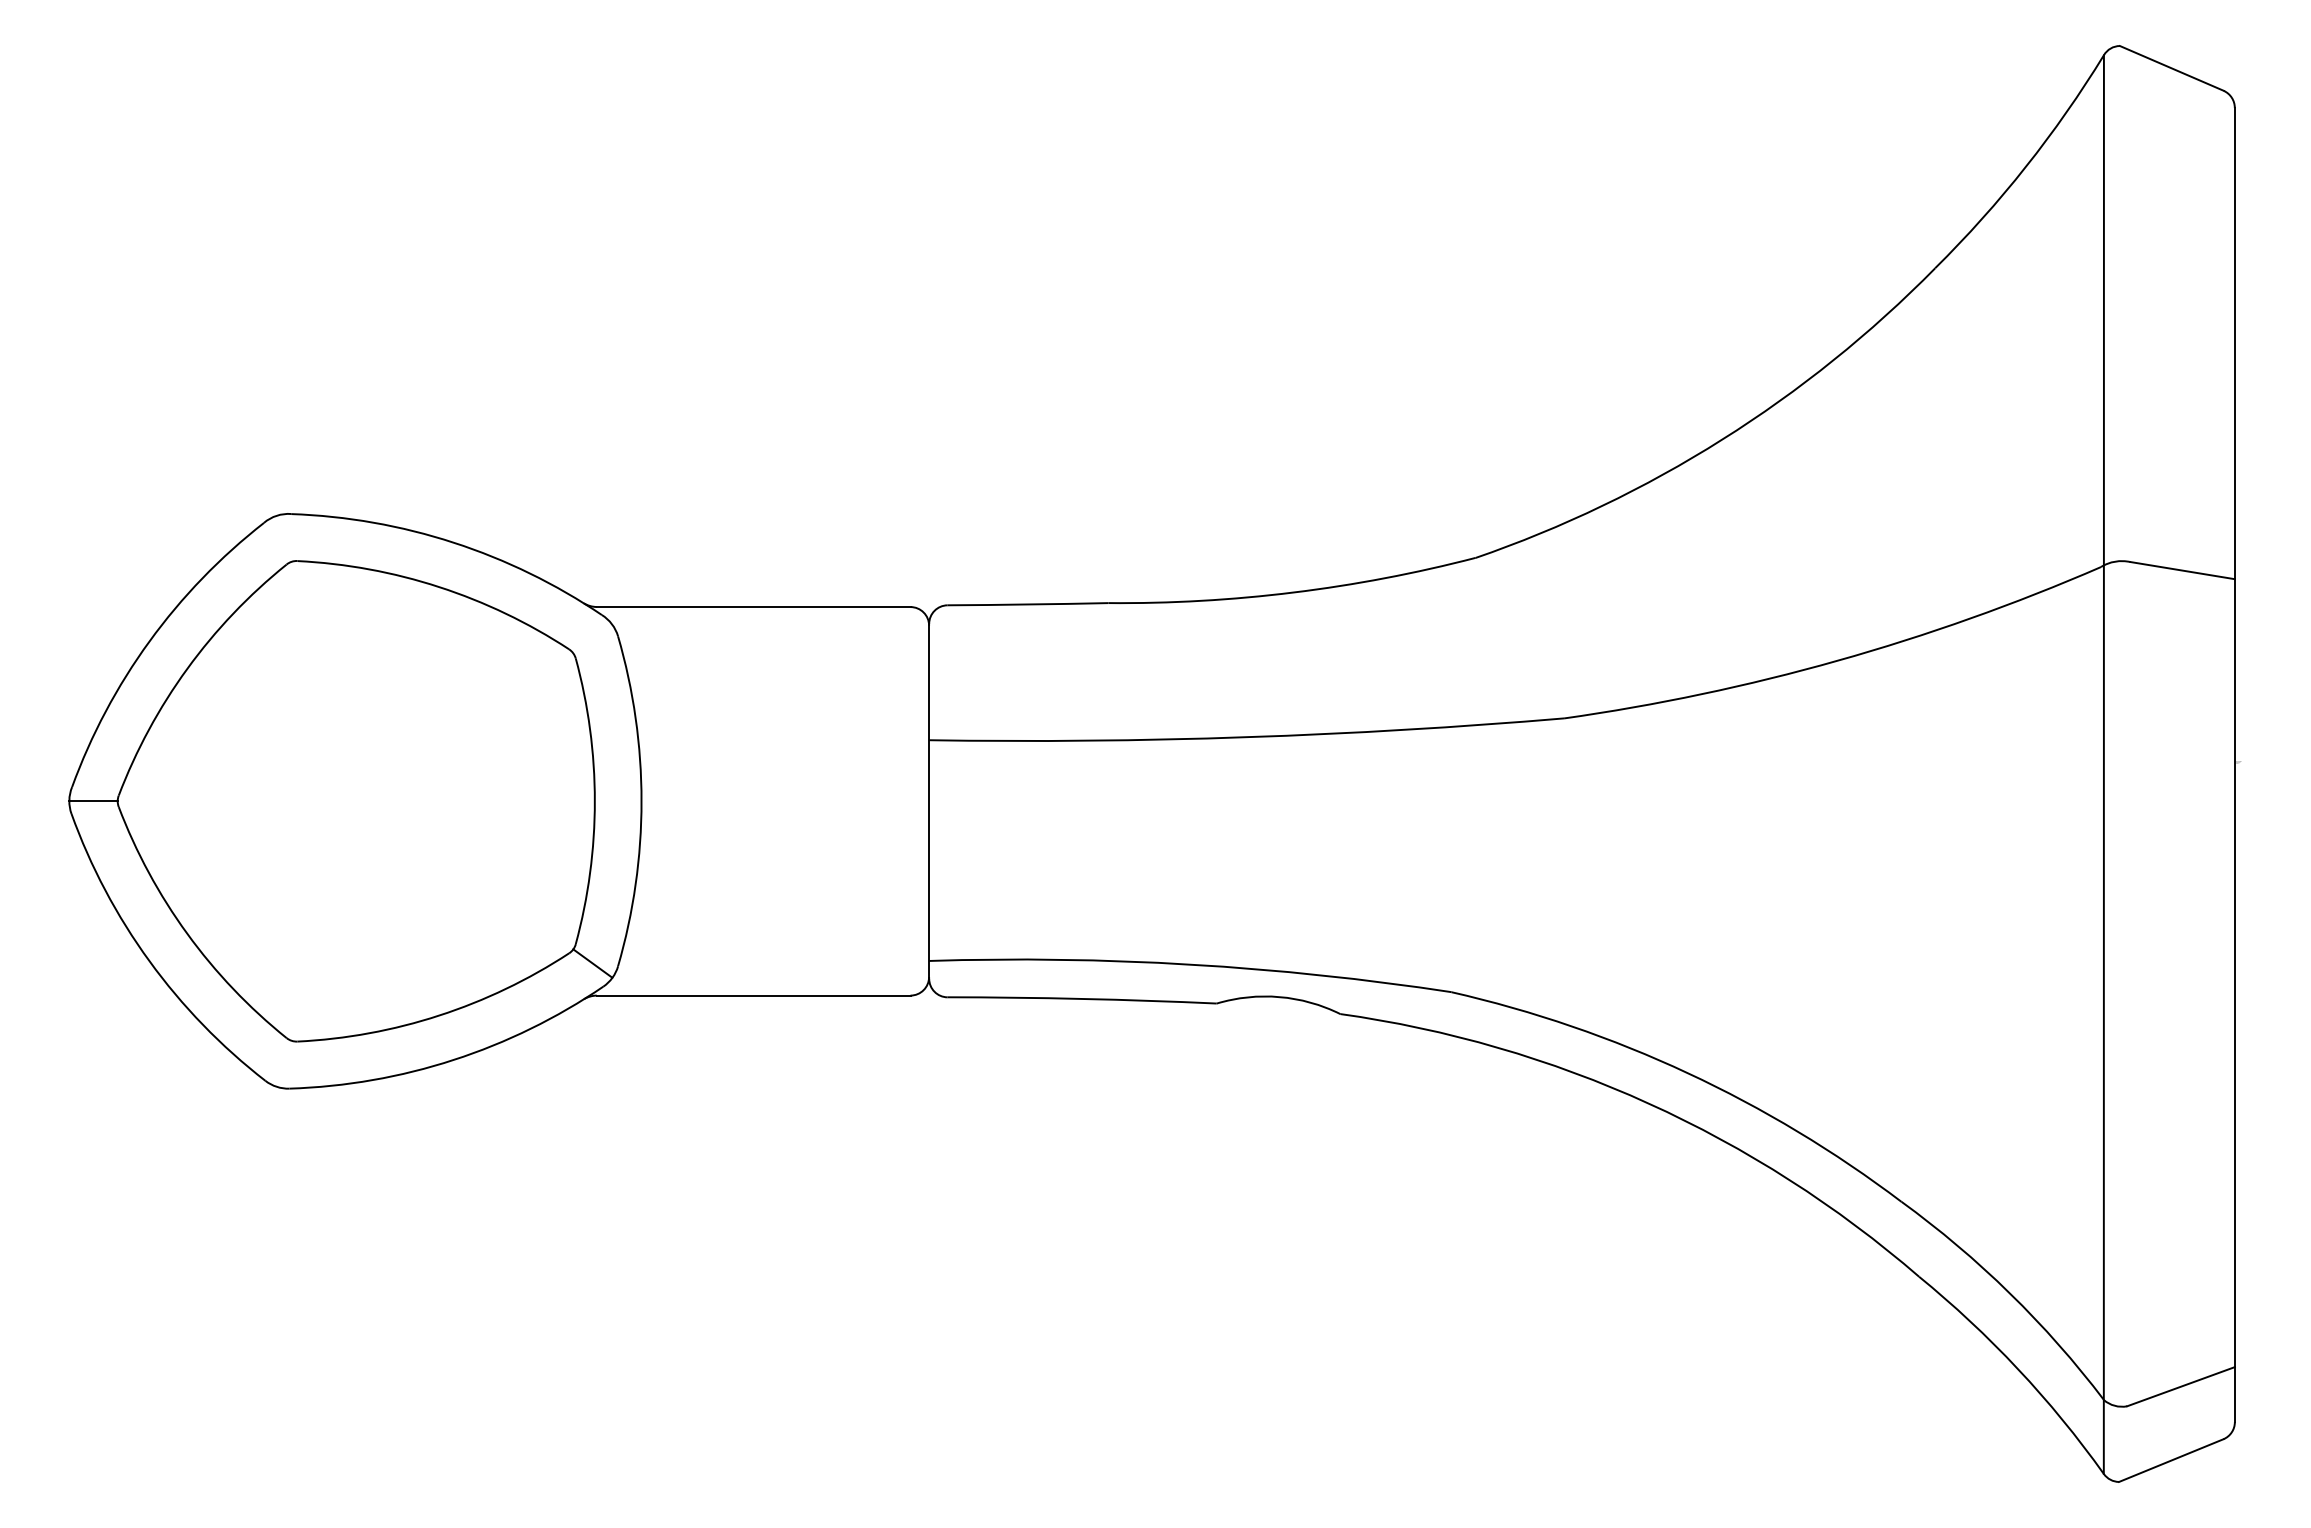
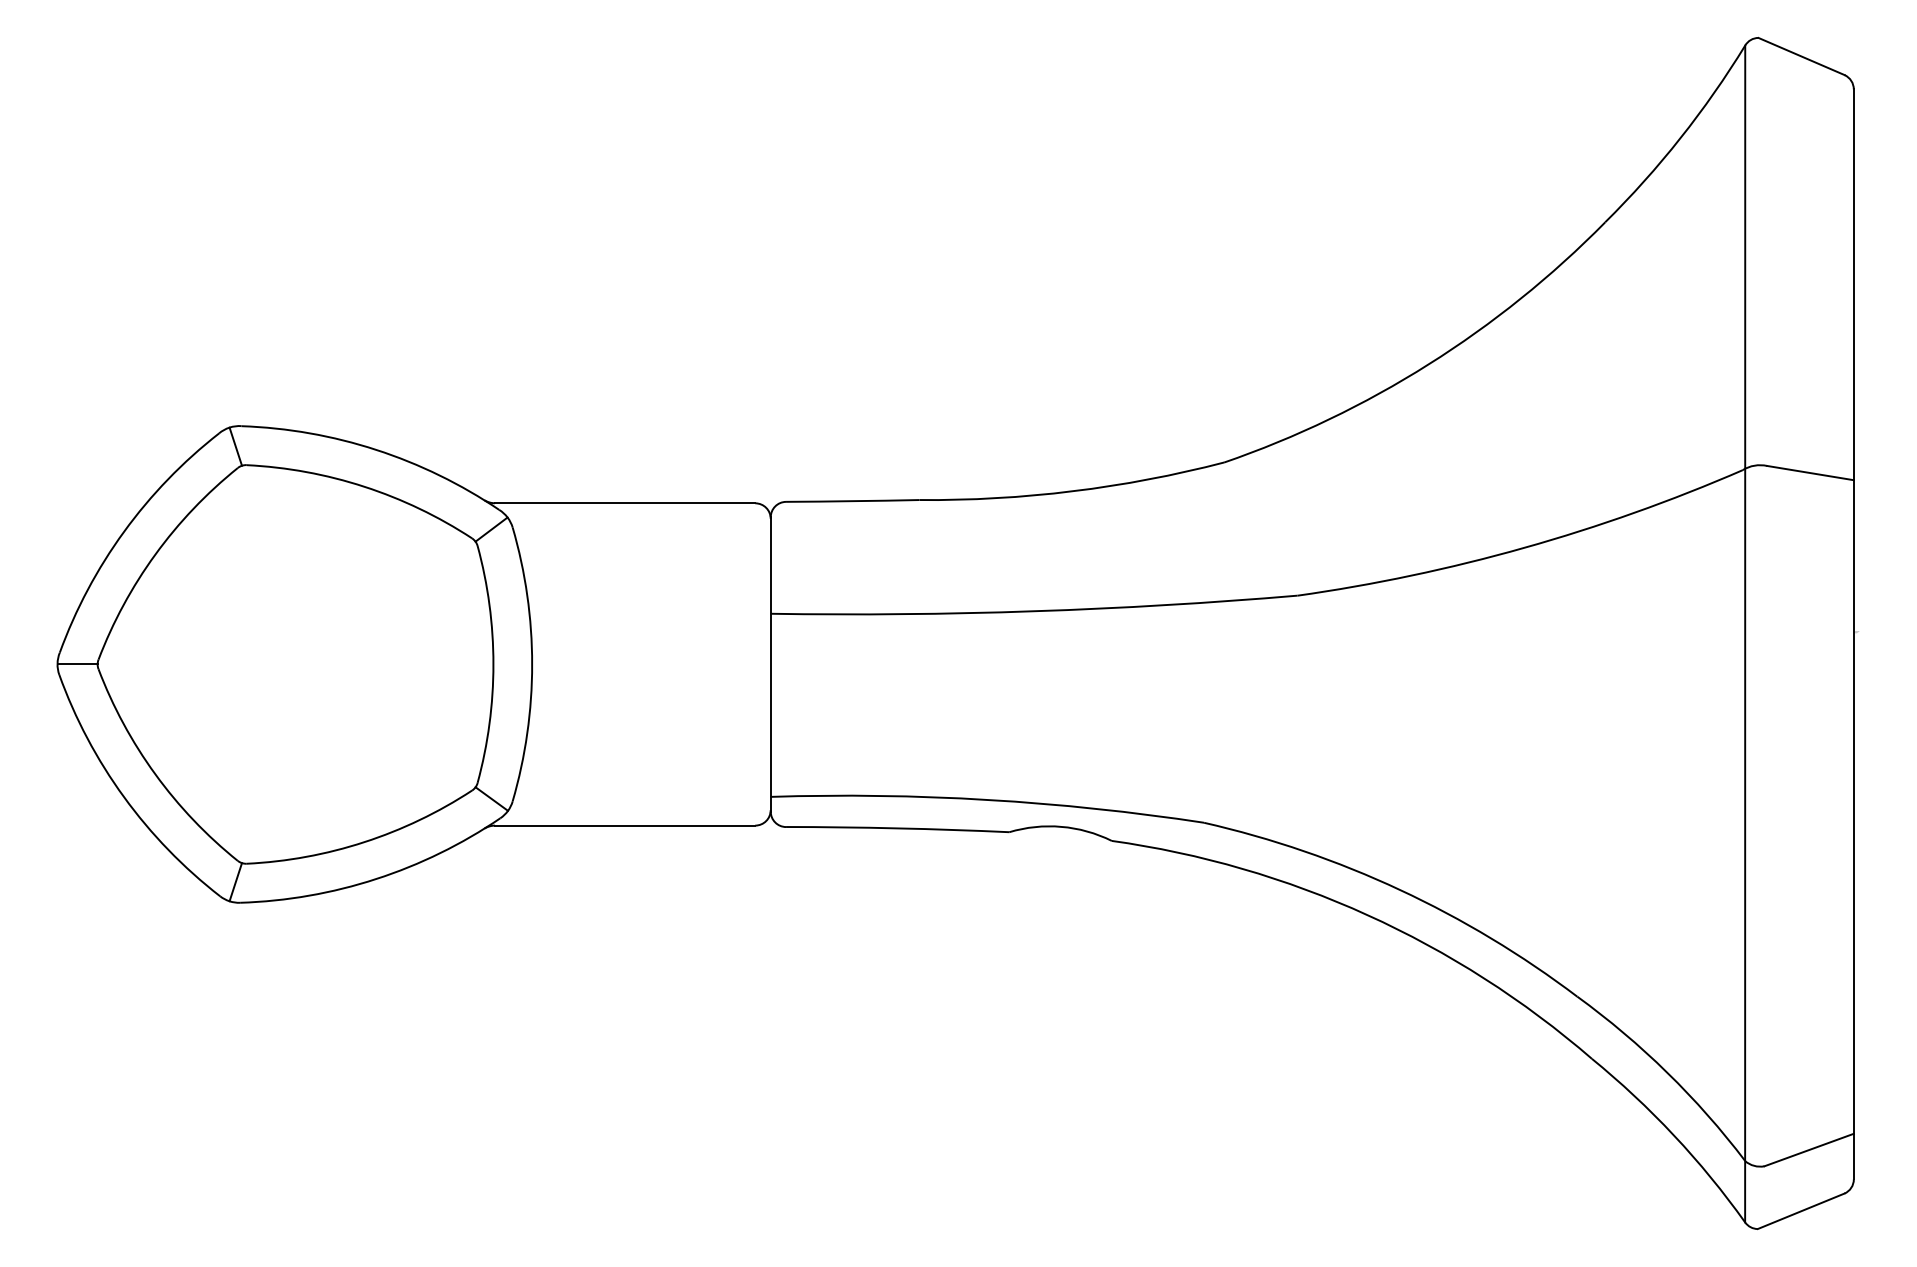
line: (283, 538) -> (235, 446), added
line: (592, 638) -> (491, 529), added
line: (283, 1063) -> (235, 881), added

